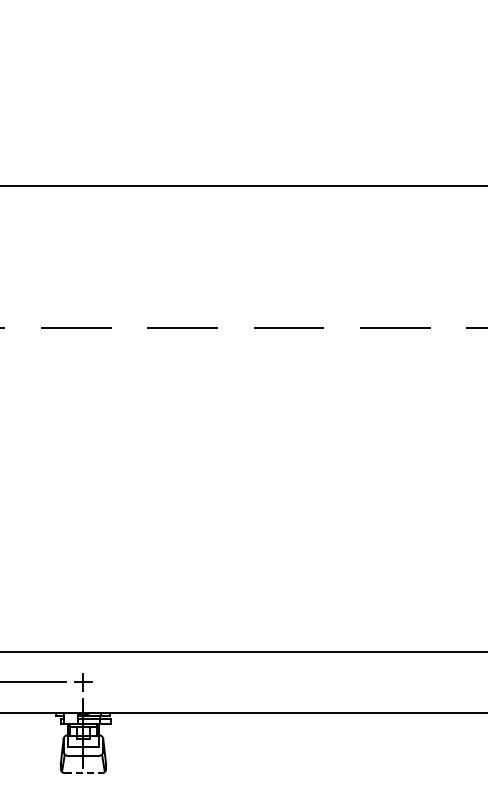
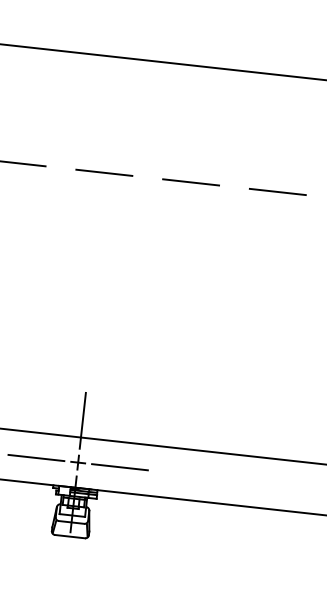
line: (83, 631) -> (82, 421), added
line: (134, 682) -> (119, 467), added
line: (83, 773) -> (70, 536), dashed -> solid

